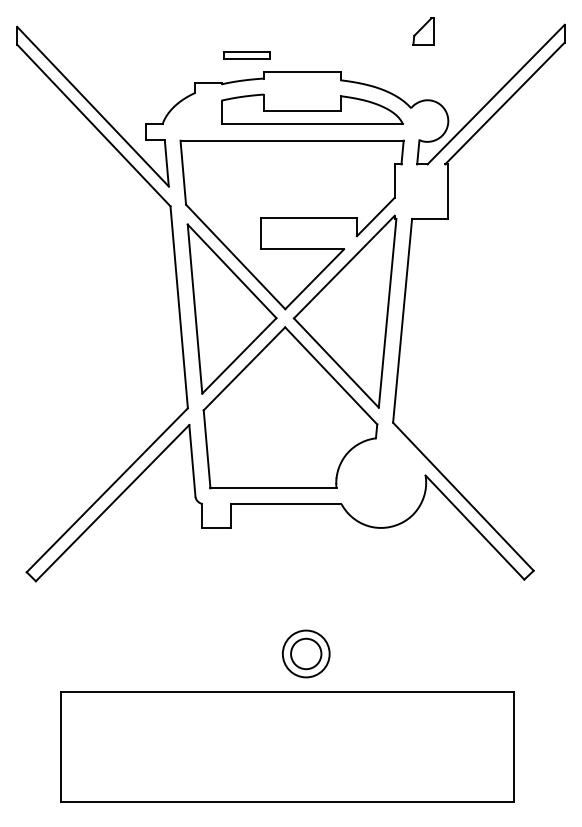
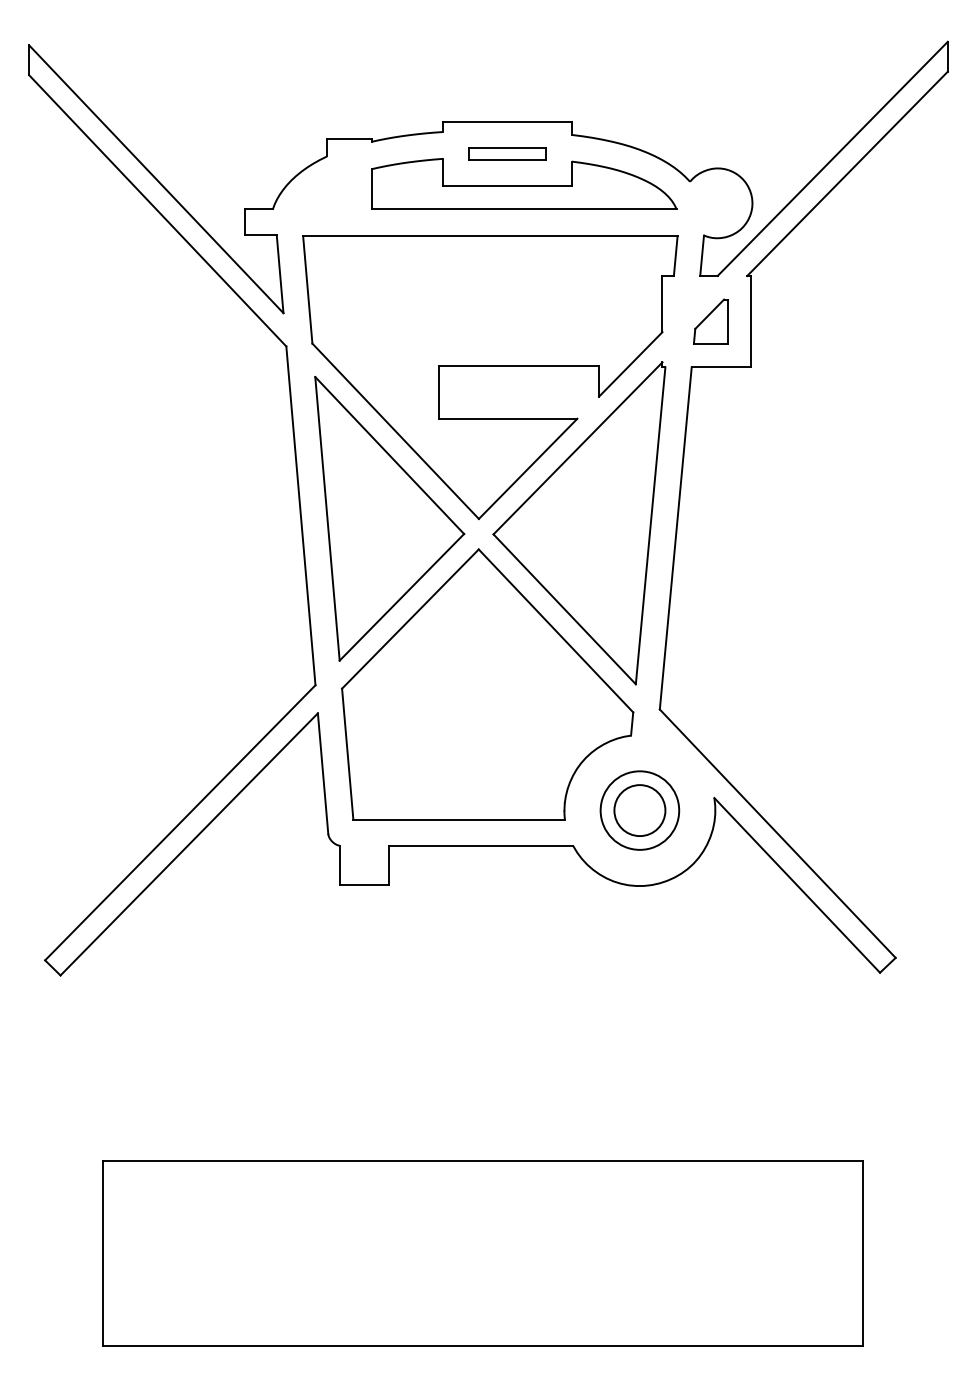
part: (423, 31) -> (710, 321), moved
part: (246, 55) -> (506, 153), moved
part: (306, 653) -> (640, 809), moved

